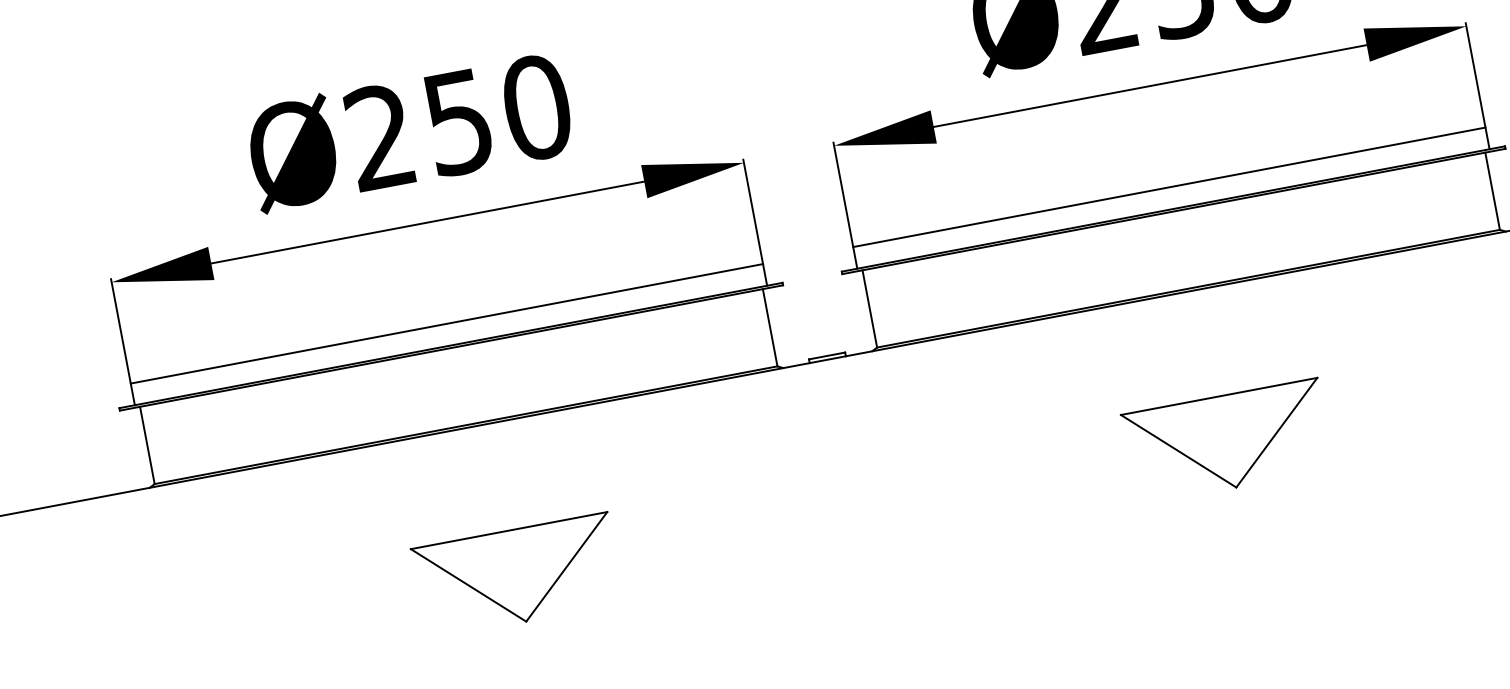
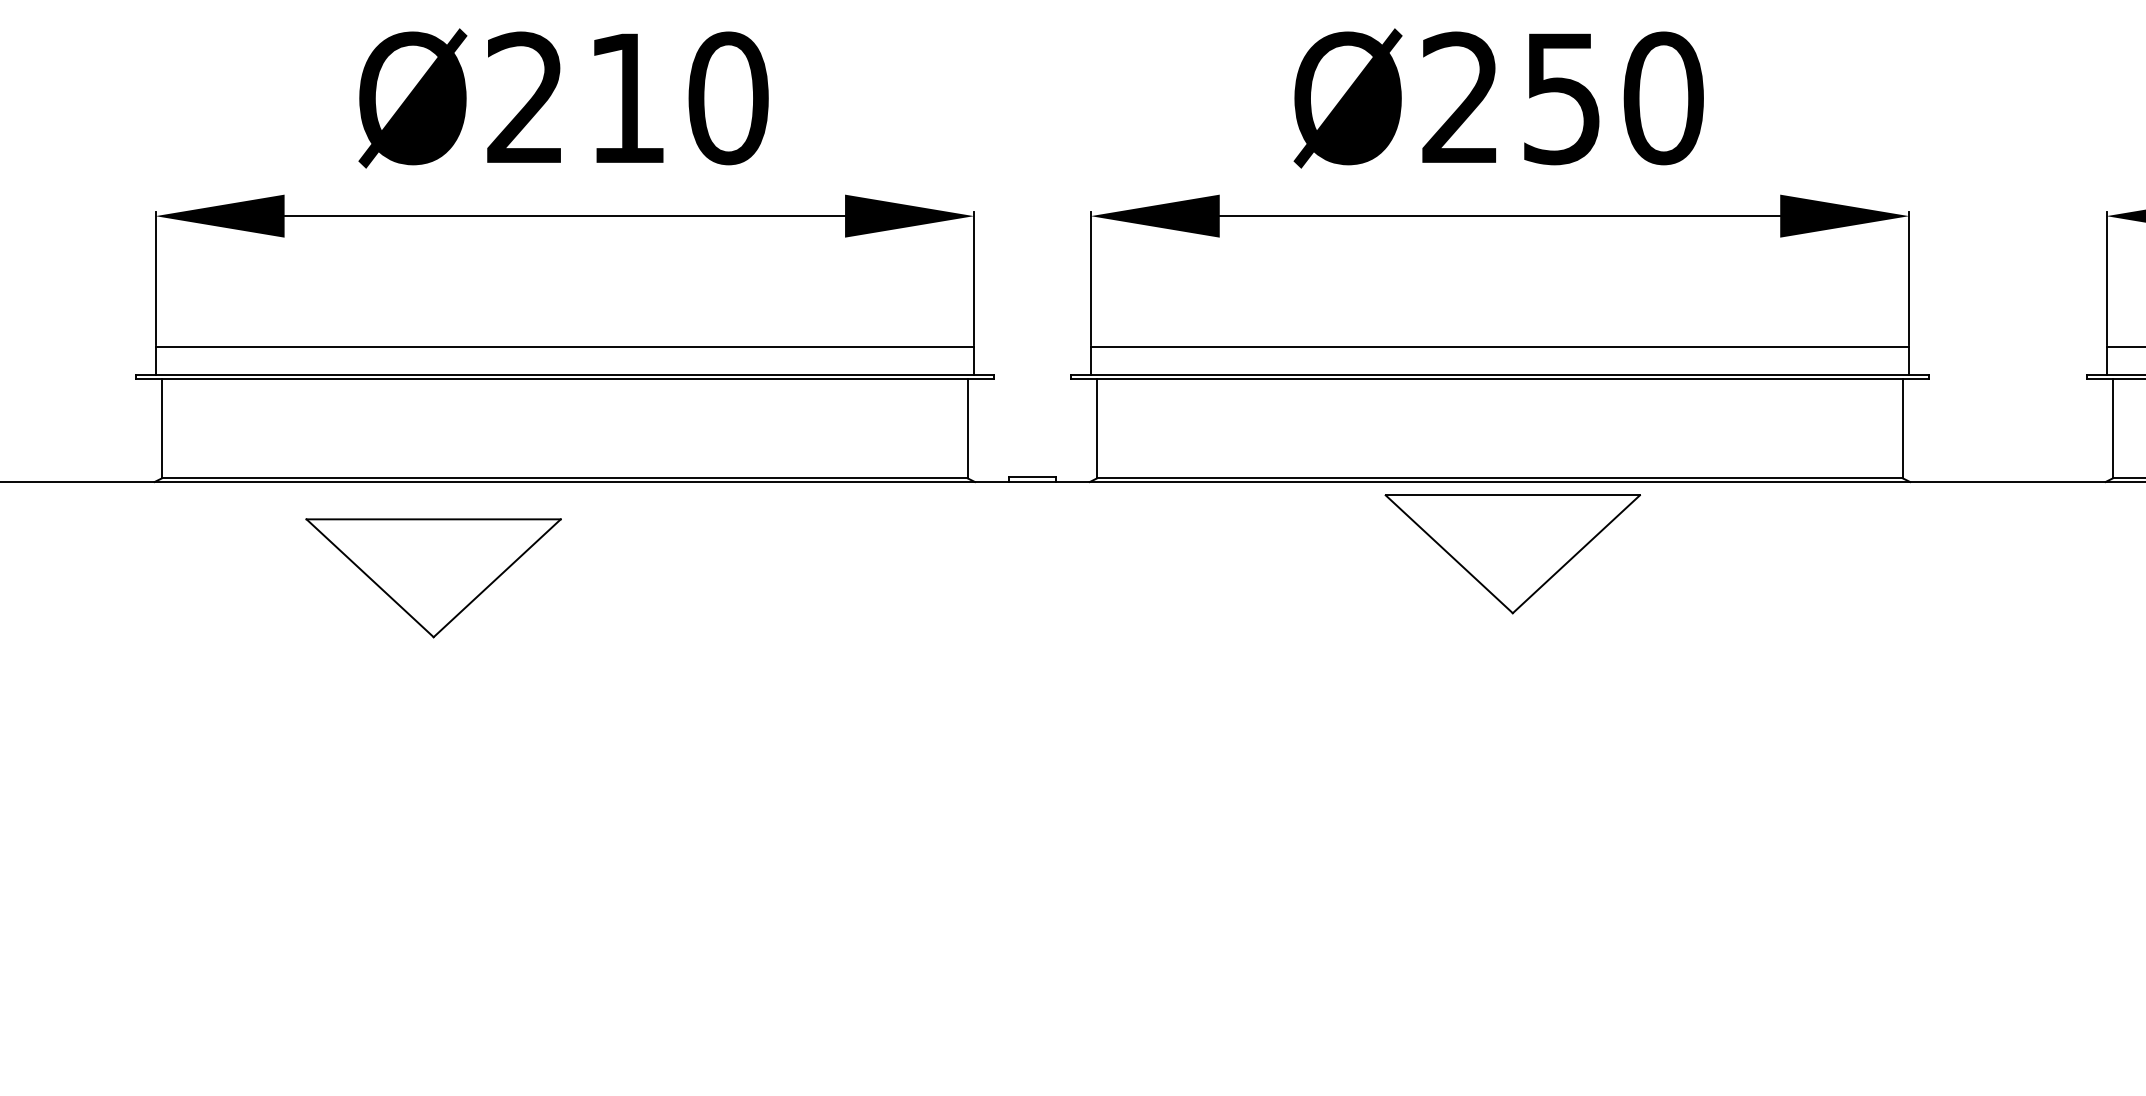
text: (458, 123) -> (626, 99), Ø250 -> Ø210
part: (1227, 442) -> (1512, 554), moved
part: (517, 576) -> (433, 578), moved

